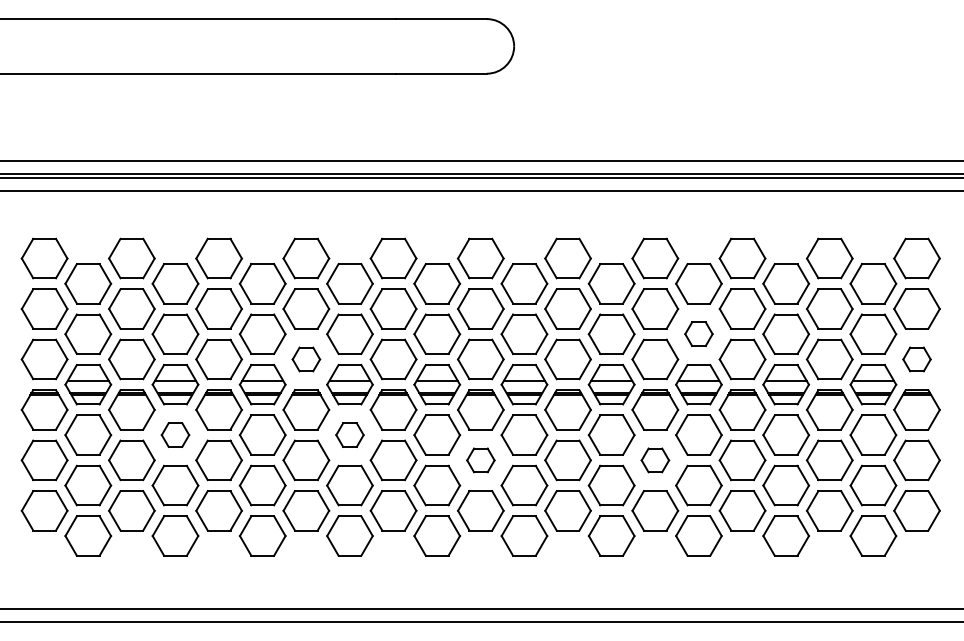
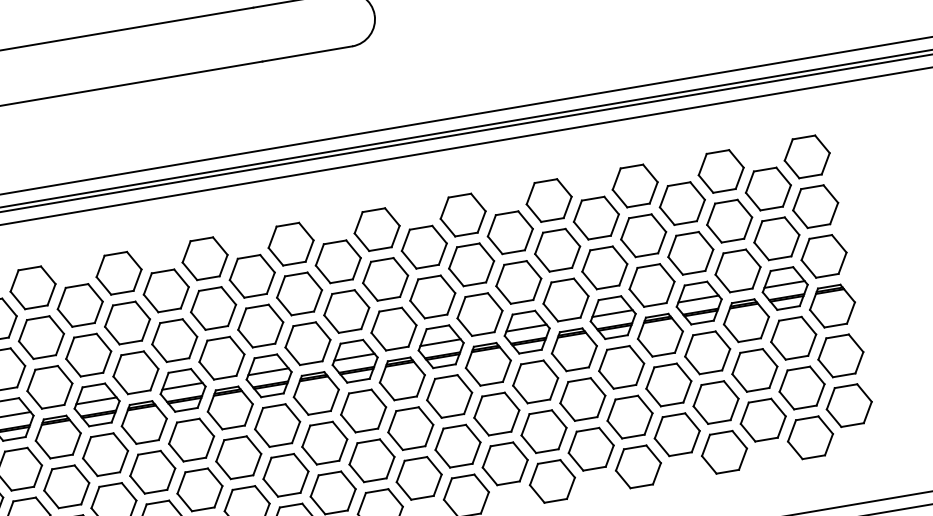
part: (698, 333) -> (604, 267), size x1.67
part: (306, 359) -> (222, 358), size x1.67
part: (916, 359) -> (823, 256), size x1.67
part: (175, 434) -> (105, 454), size x1.67
part: (349, 434) -> (277, 425), size x1.67
part: (480, 460) -> (410, 428), size x1.67
part: (655, 460) -> (583, 399), size x1.67

